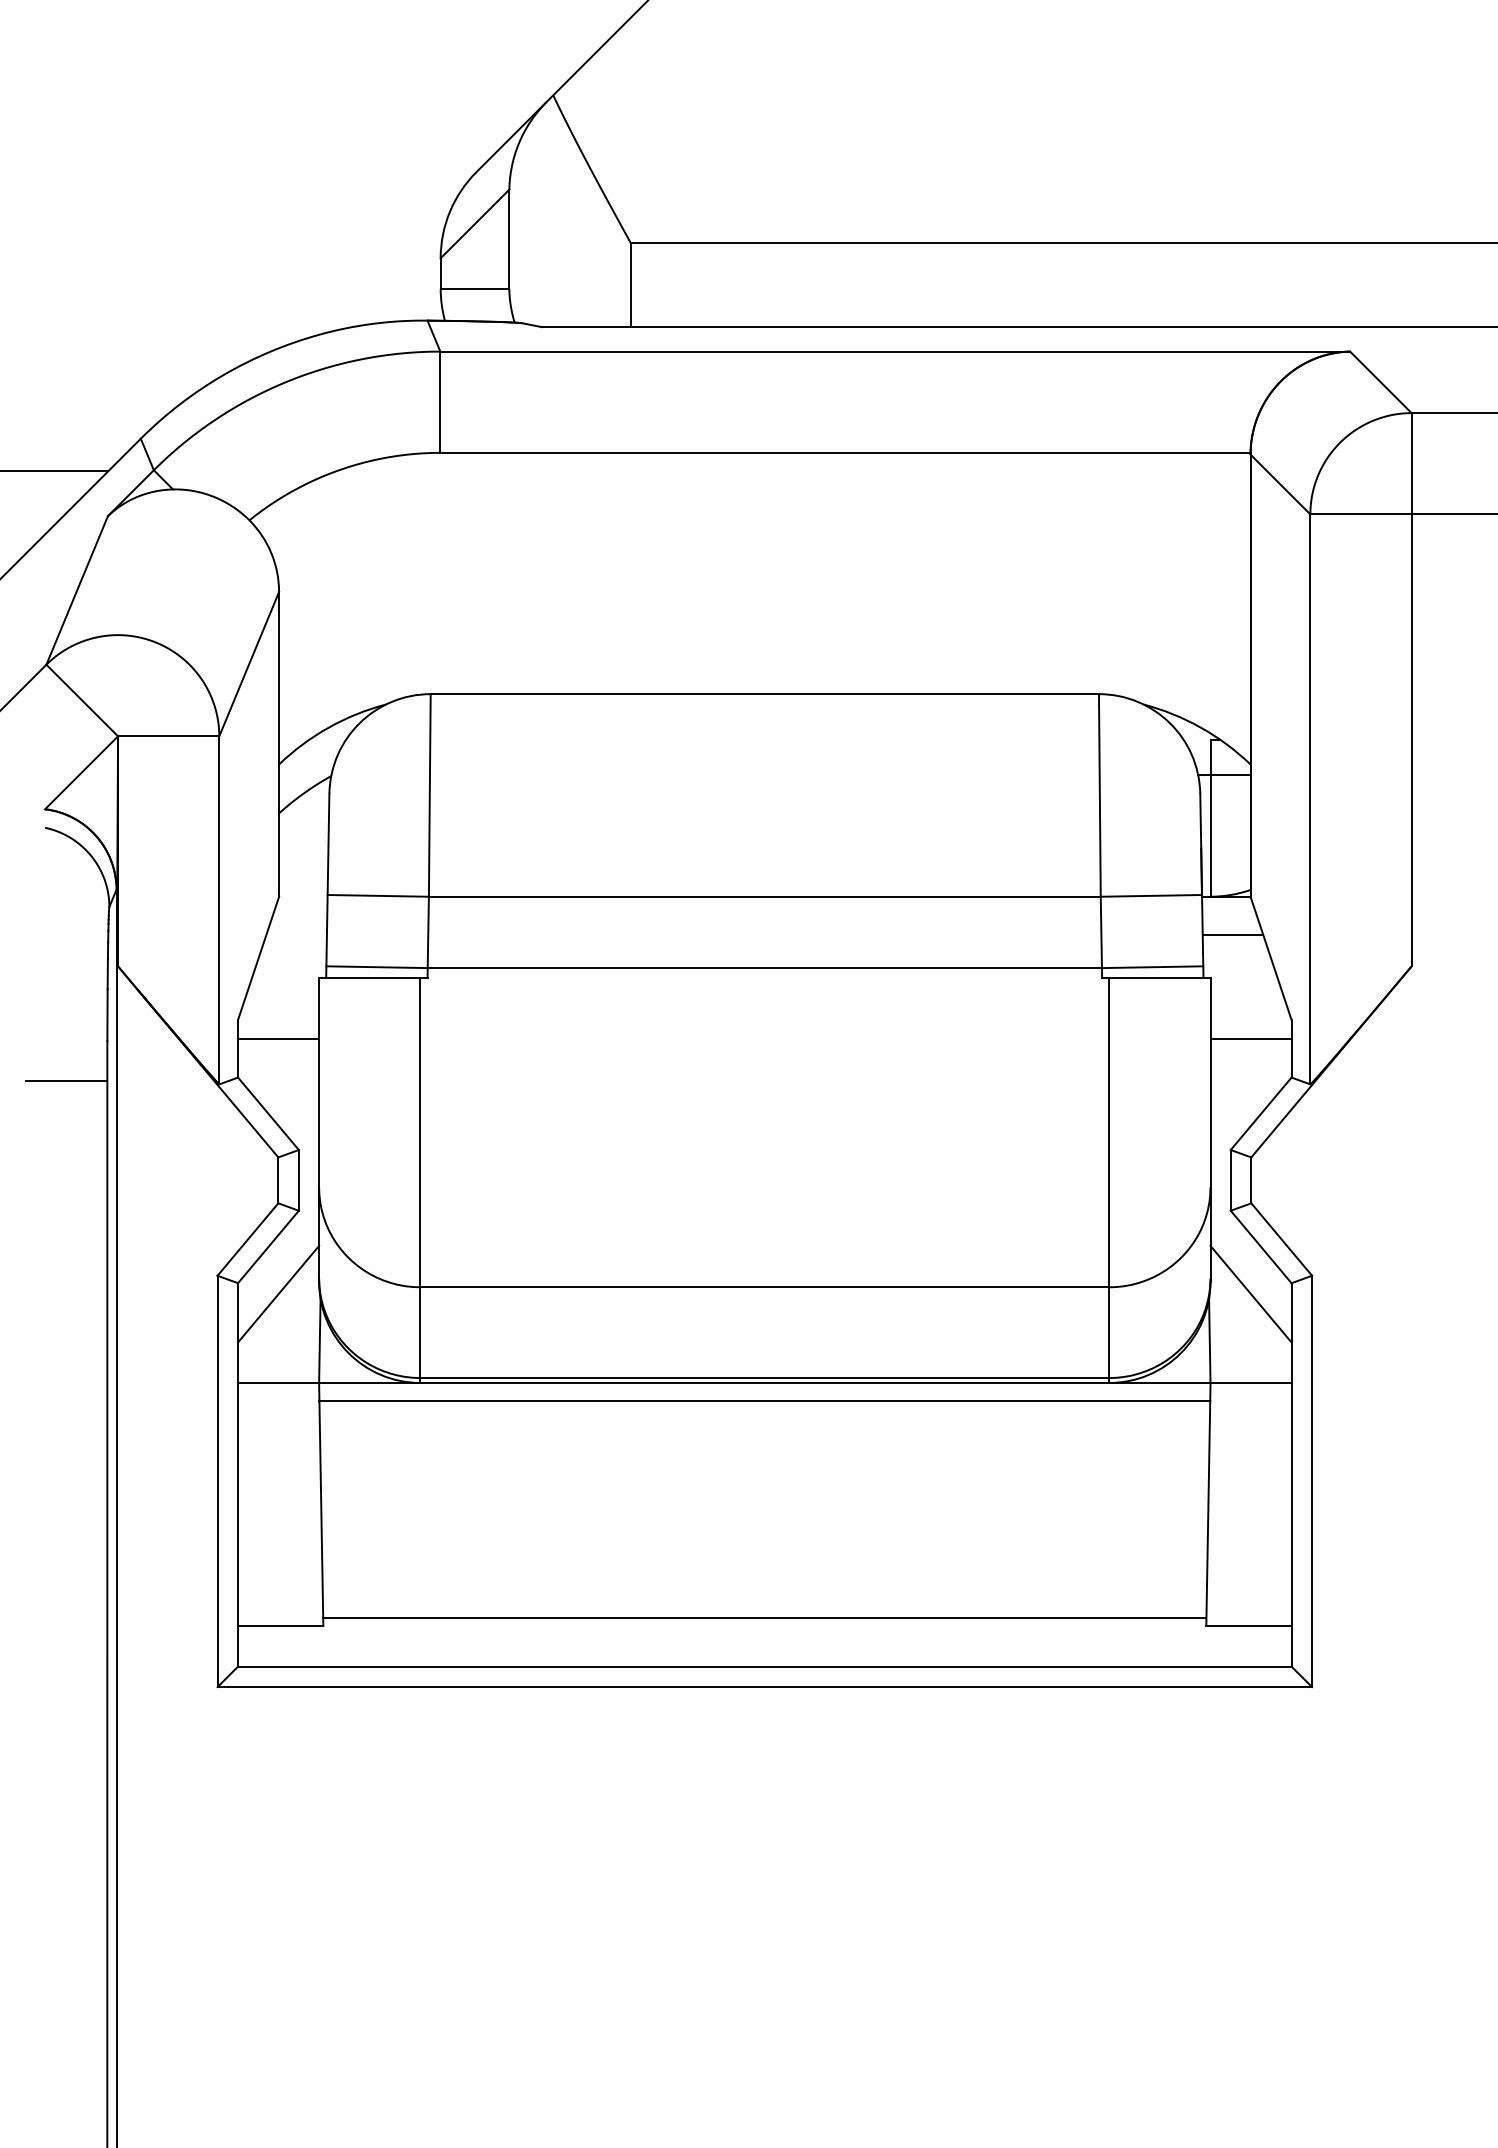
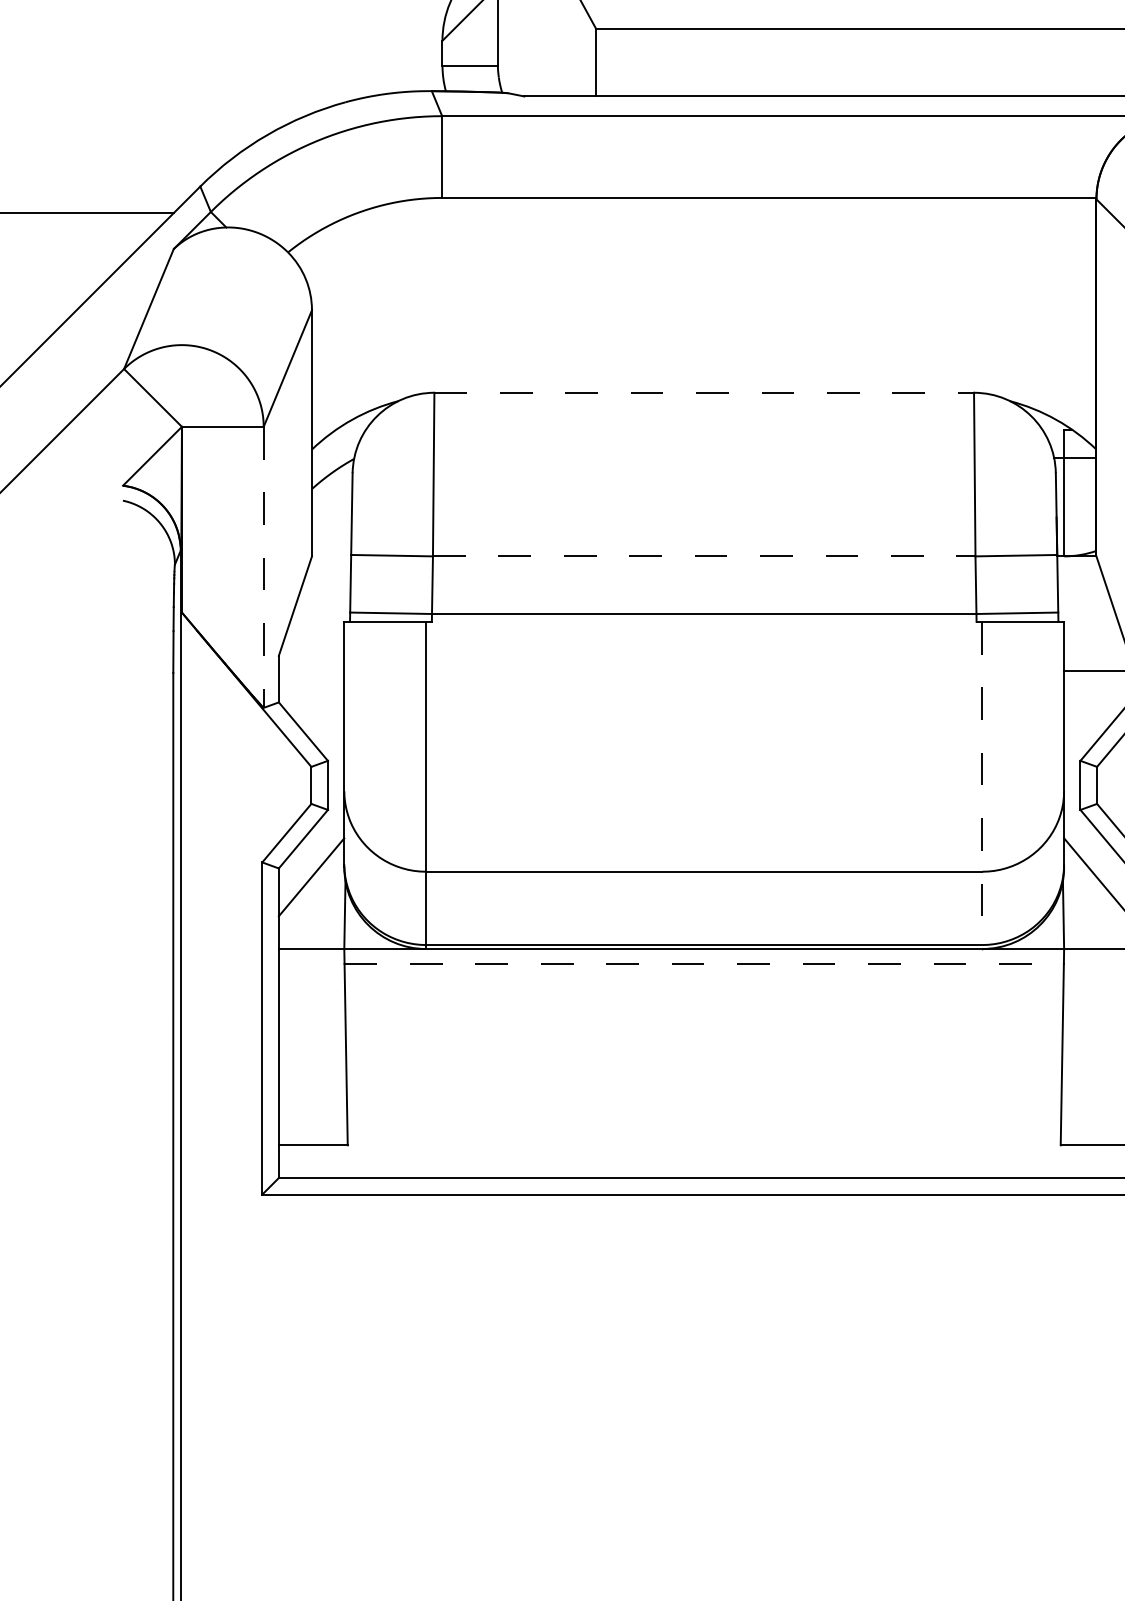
line: (765, 694) -> (704, 393), solid -> dashed
line: (764, 896) -> (703, 556), solid -> dashed
line: (219, 910) -> (263, 567), solid -> dashed
line: (1232, 934) -> (1081, 586), removed
line: (278, 1038) -> (311, 670), removed
line: (66, 1080) -> (140, 704), removed
line: (1109, 1180) -> (982, 785), solid -> dashed
line: (765, 1401) -> (704, 963), solid -> dashed
line: (764, 1618) -> (703, 1139), removed

